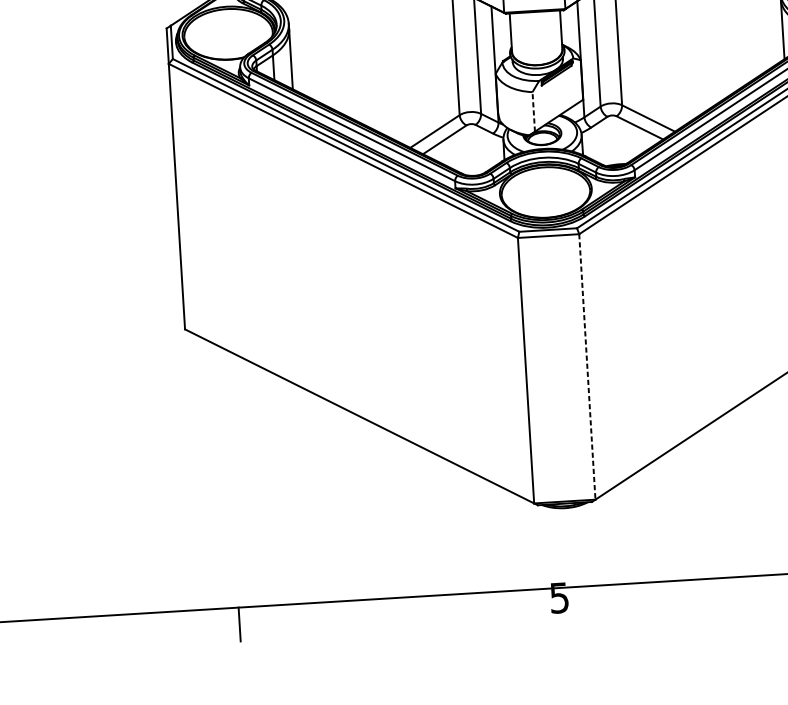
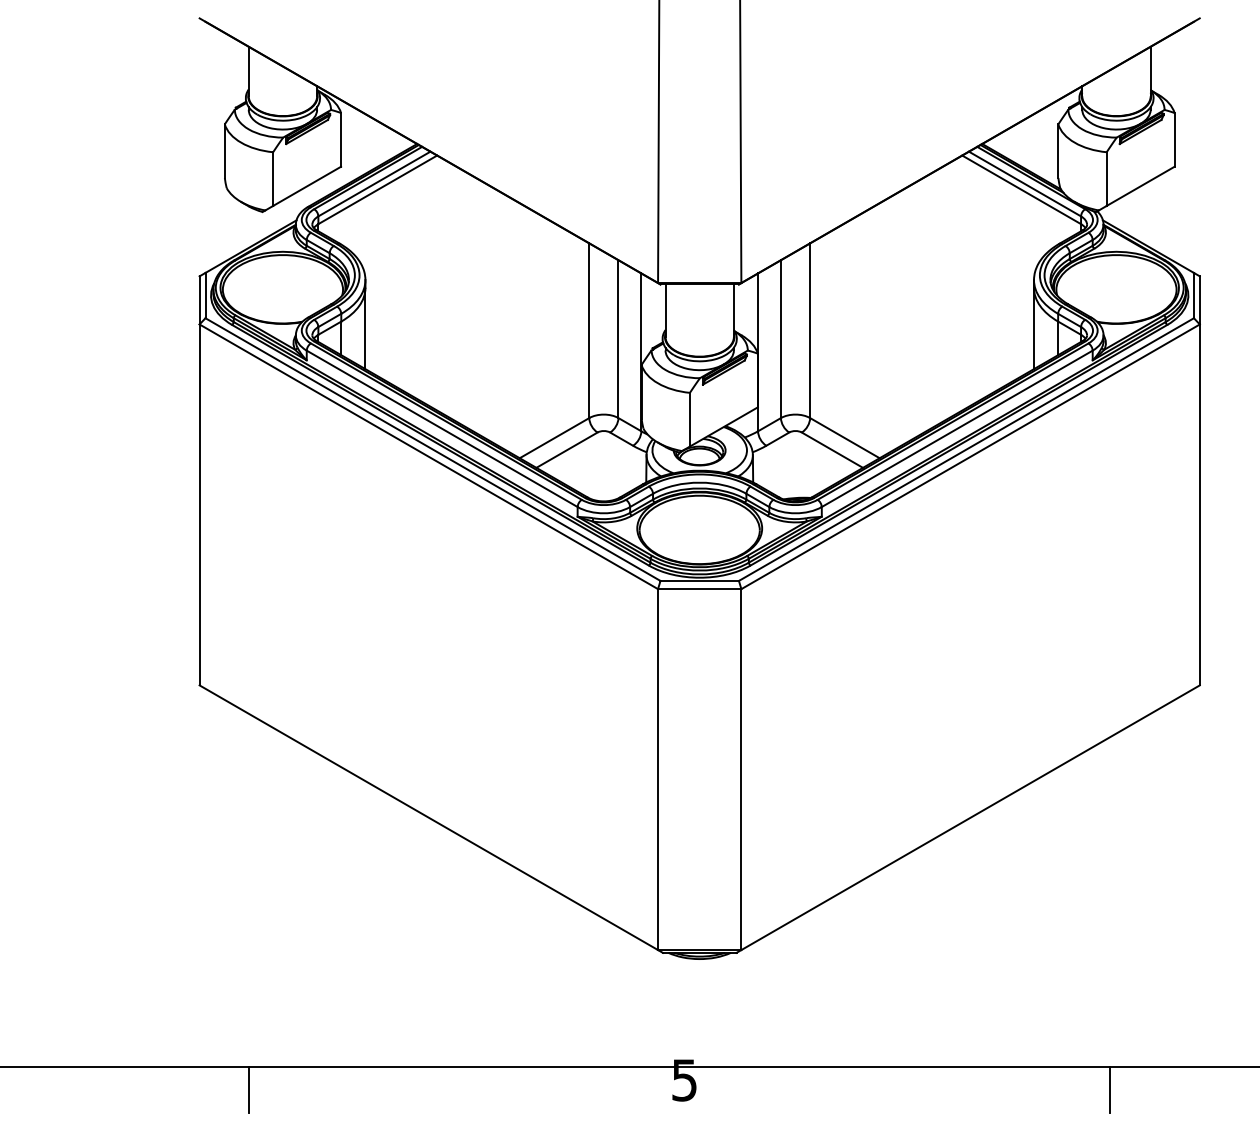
line: (533, 111) -> (689, 419), dashed -> solid
line: (587, 367) -> (741, 770), dashed -> solid

